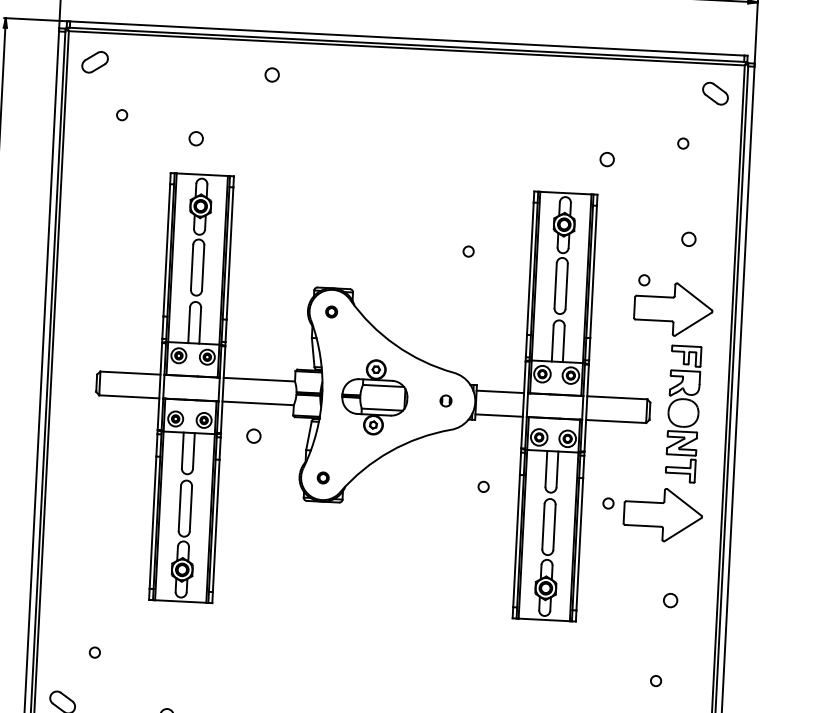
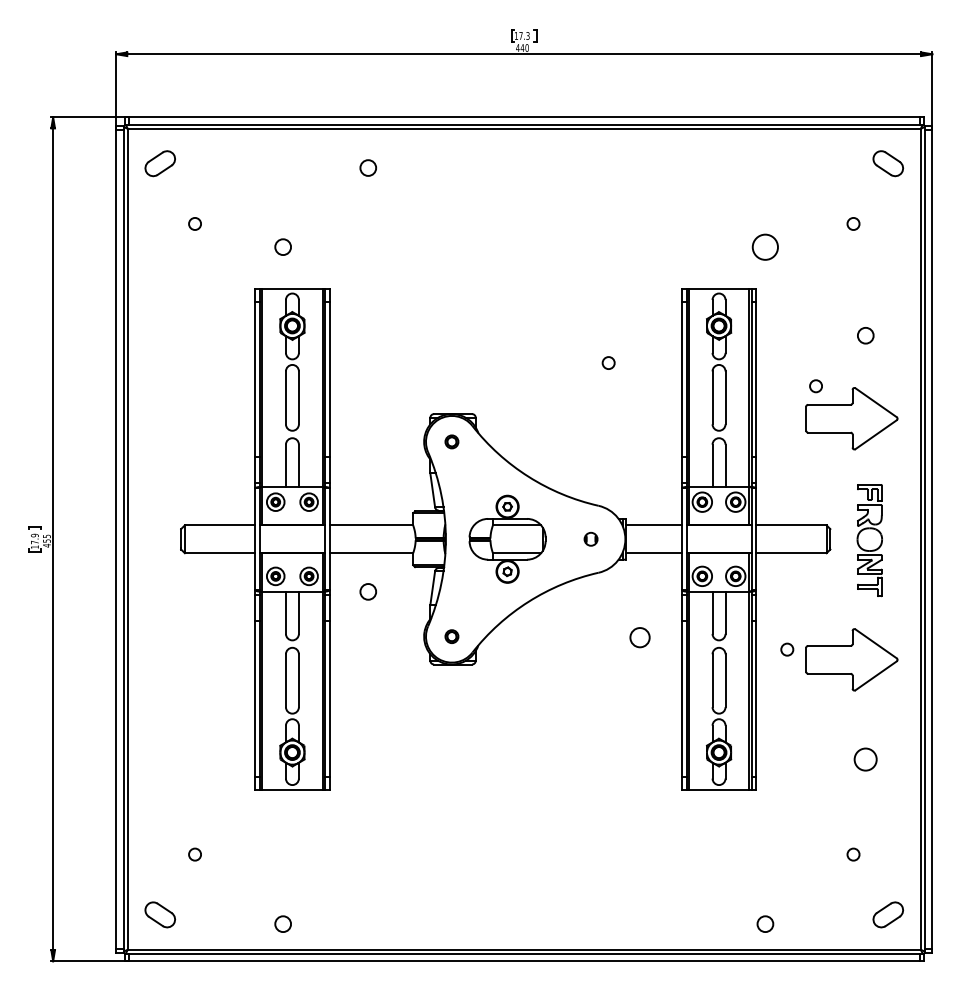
circle: (607, 159) -> (765, 246), size x1.6
part: (683, 414) -> (869, 540), size x0.7
circle: (483, 486) -> (640, 637), size x1.6
circle: (670, 600) -> (865, 759), size x1.4

